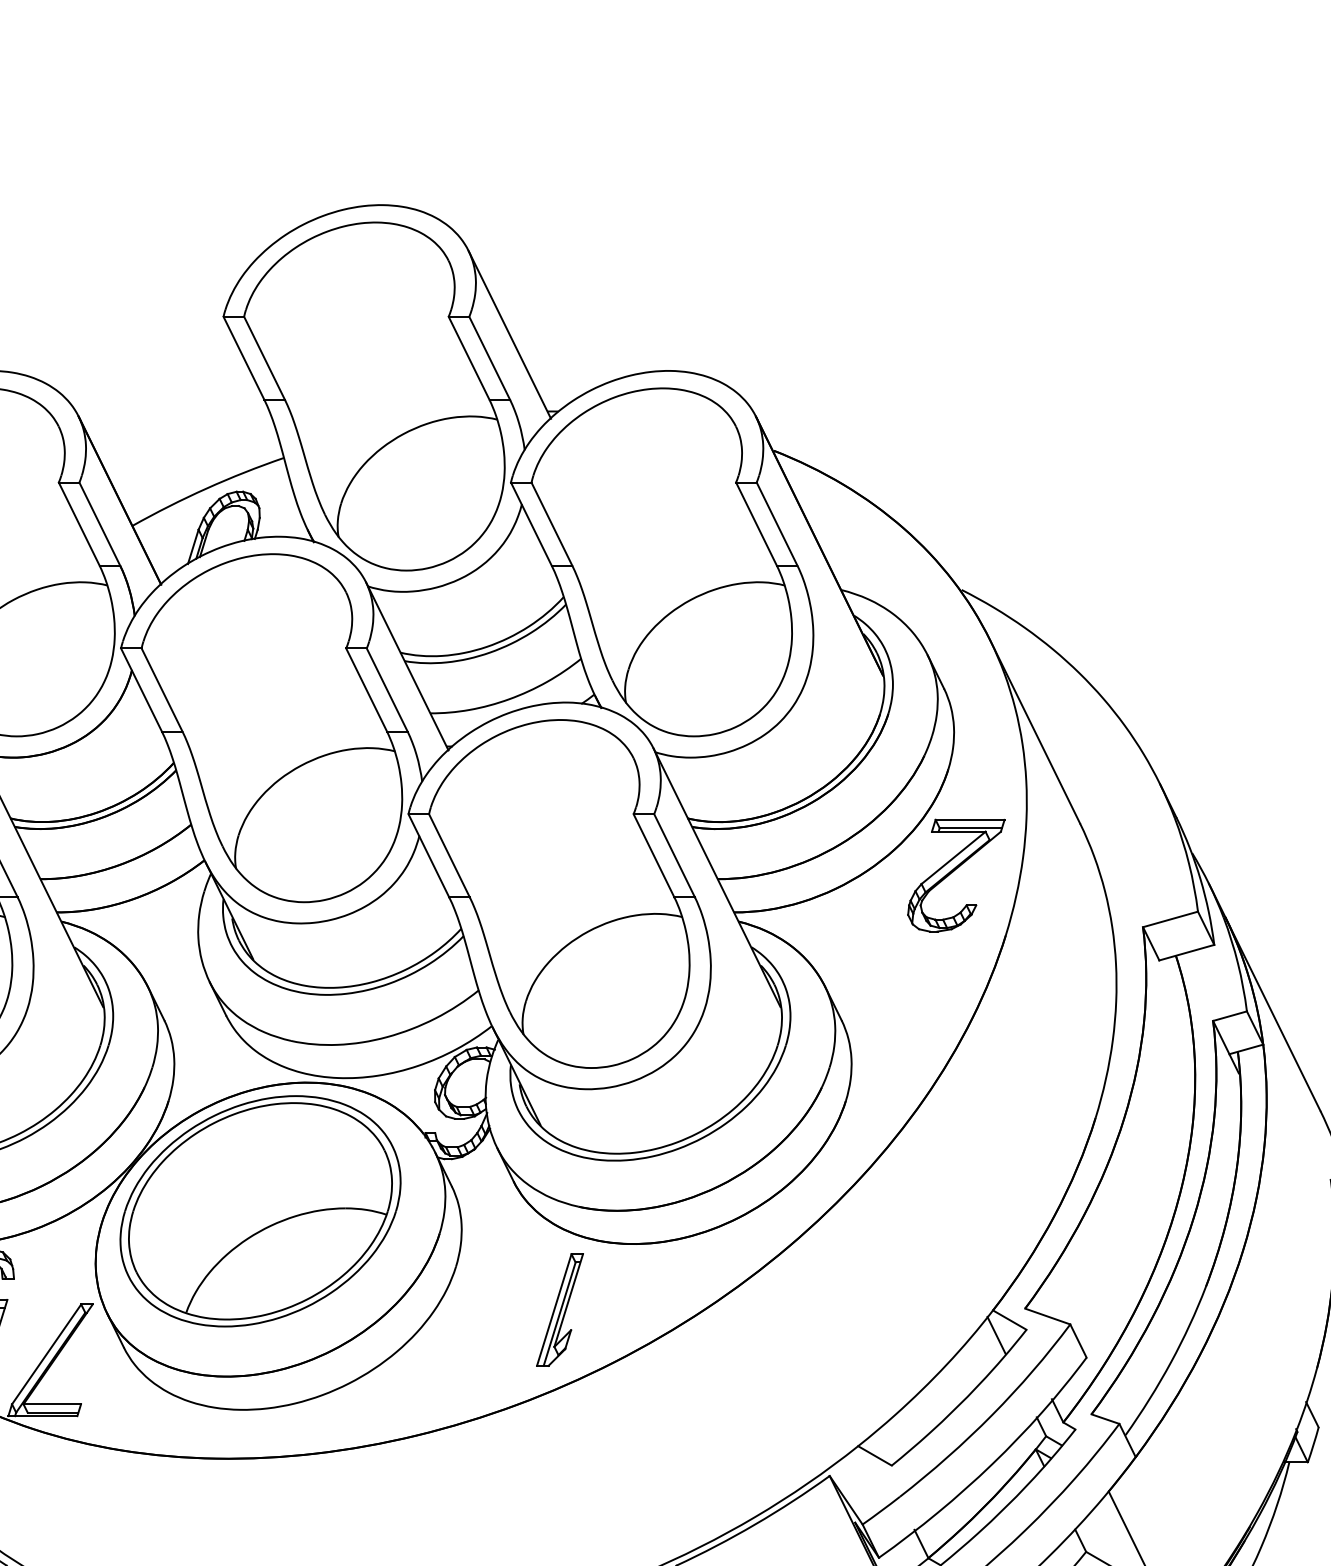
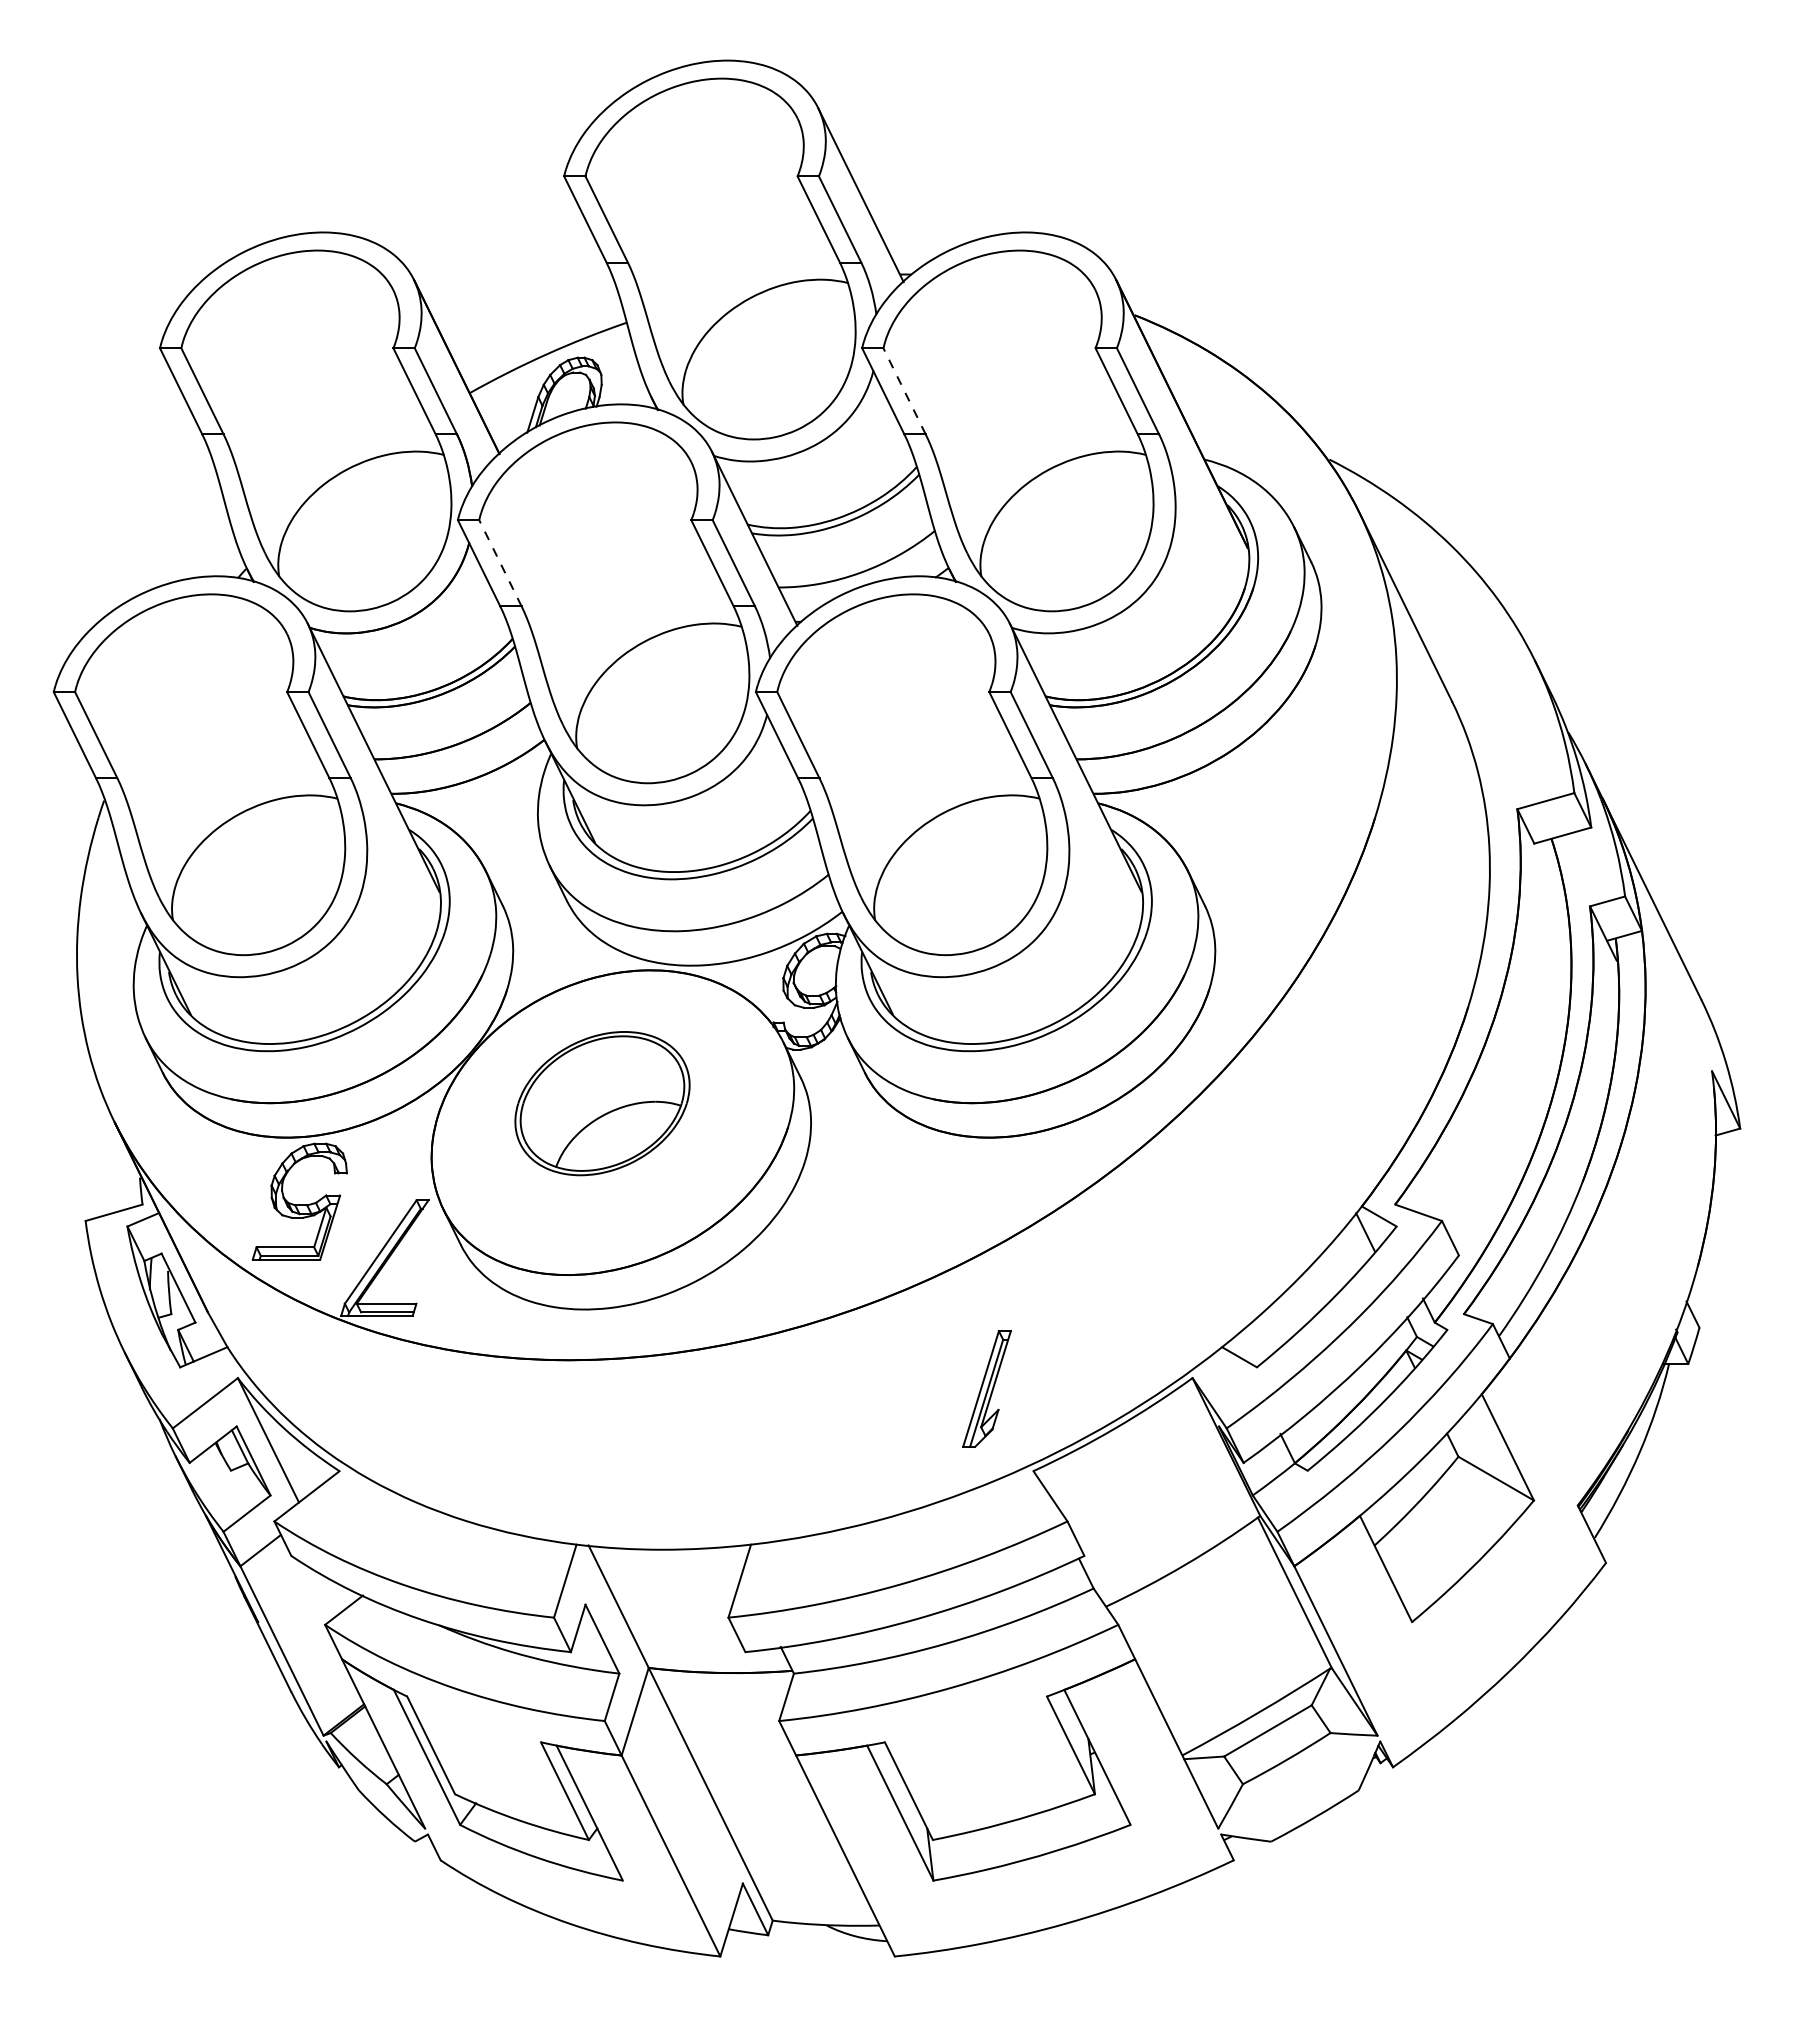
line: (551, 523) -> (904, 390), solid -> dashed
line: (162, 690) -> (500, 563), solid -> dashed
part: (955, 875) -> (1323, 755), removed
part: (260, 1211) -> (602, 1103), size x0.6
part: (559, 1309) -> (986, 1388), moved

